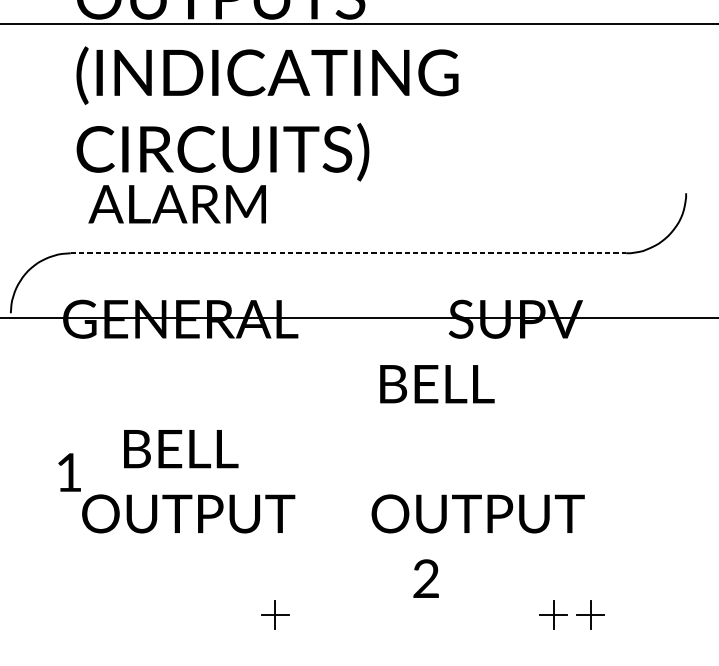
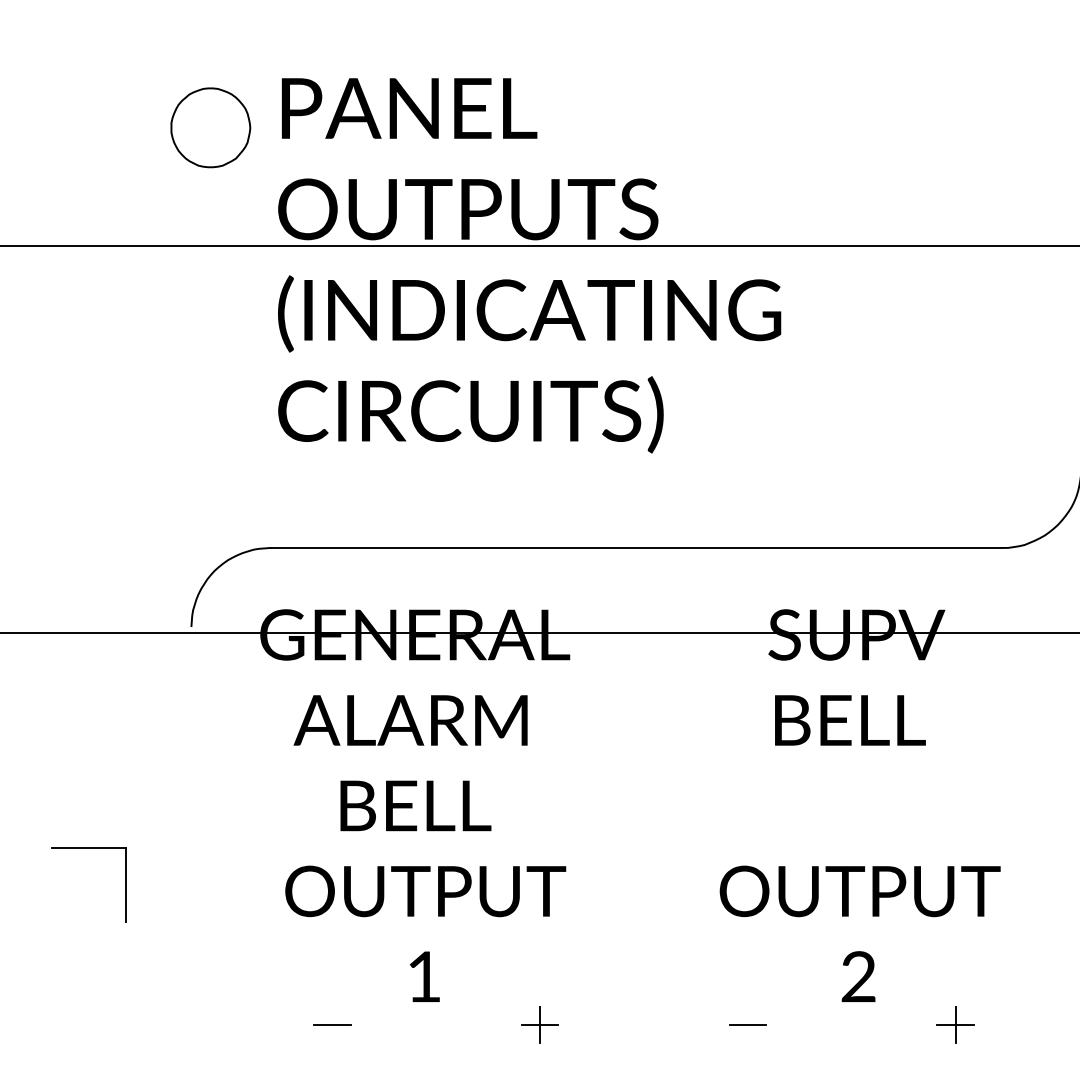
text: (177, 204) -> (410, 720), moved
line: (348, 252) -> (636, 547), dashed -> solid
text: (437, 384) -> (850, 720), moved
text: (69, 472) -> (424, 976), moved
text: (477, 514) -> (859, 891), moved
text: (426, 578) -> (858, 976), moved
line: (117, 614) -> (331, 1024), added
line: (432, 614) -> (747, 1024), added
part: (553, 614) -> (906, 1024), removed

